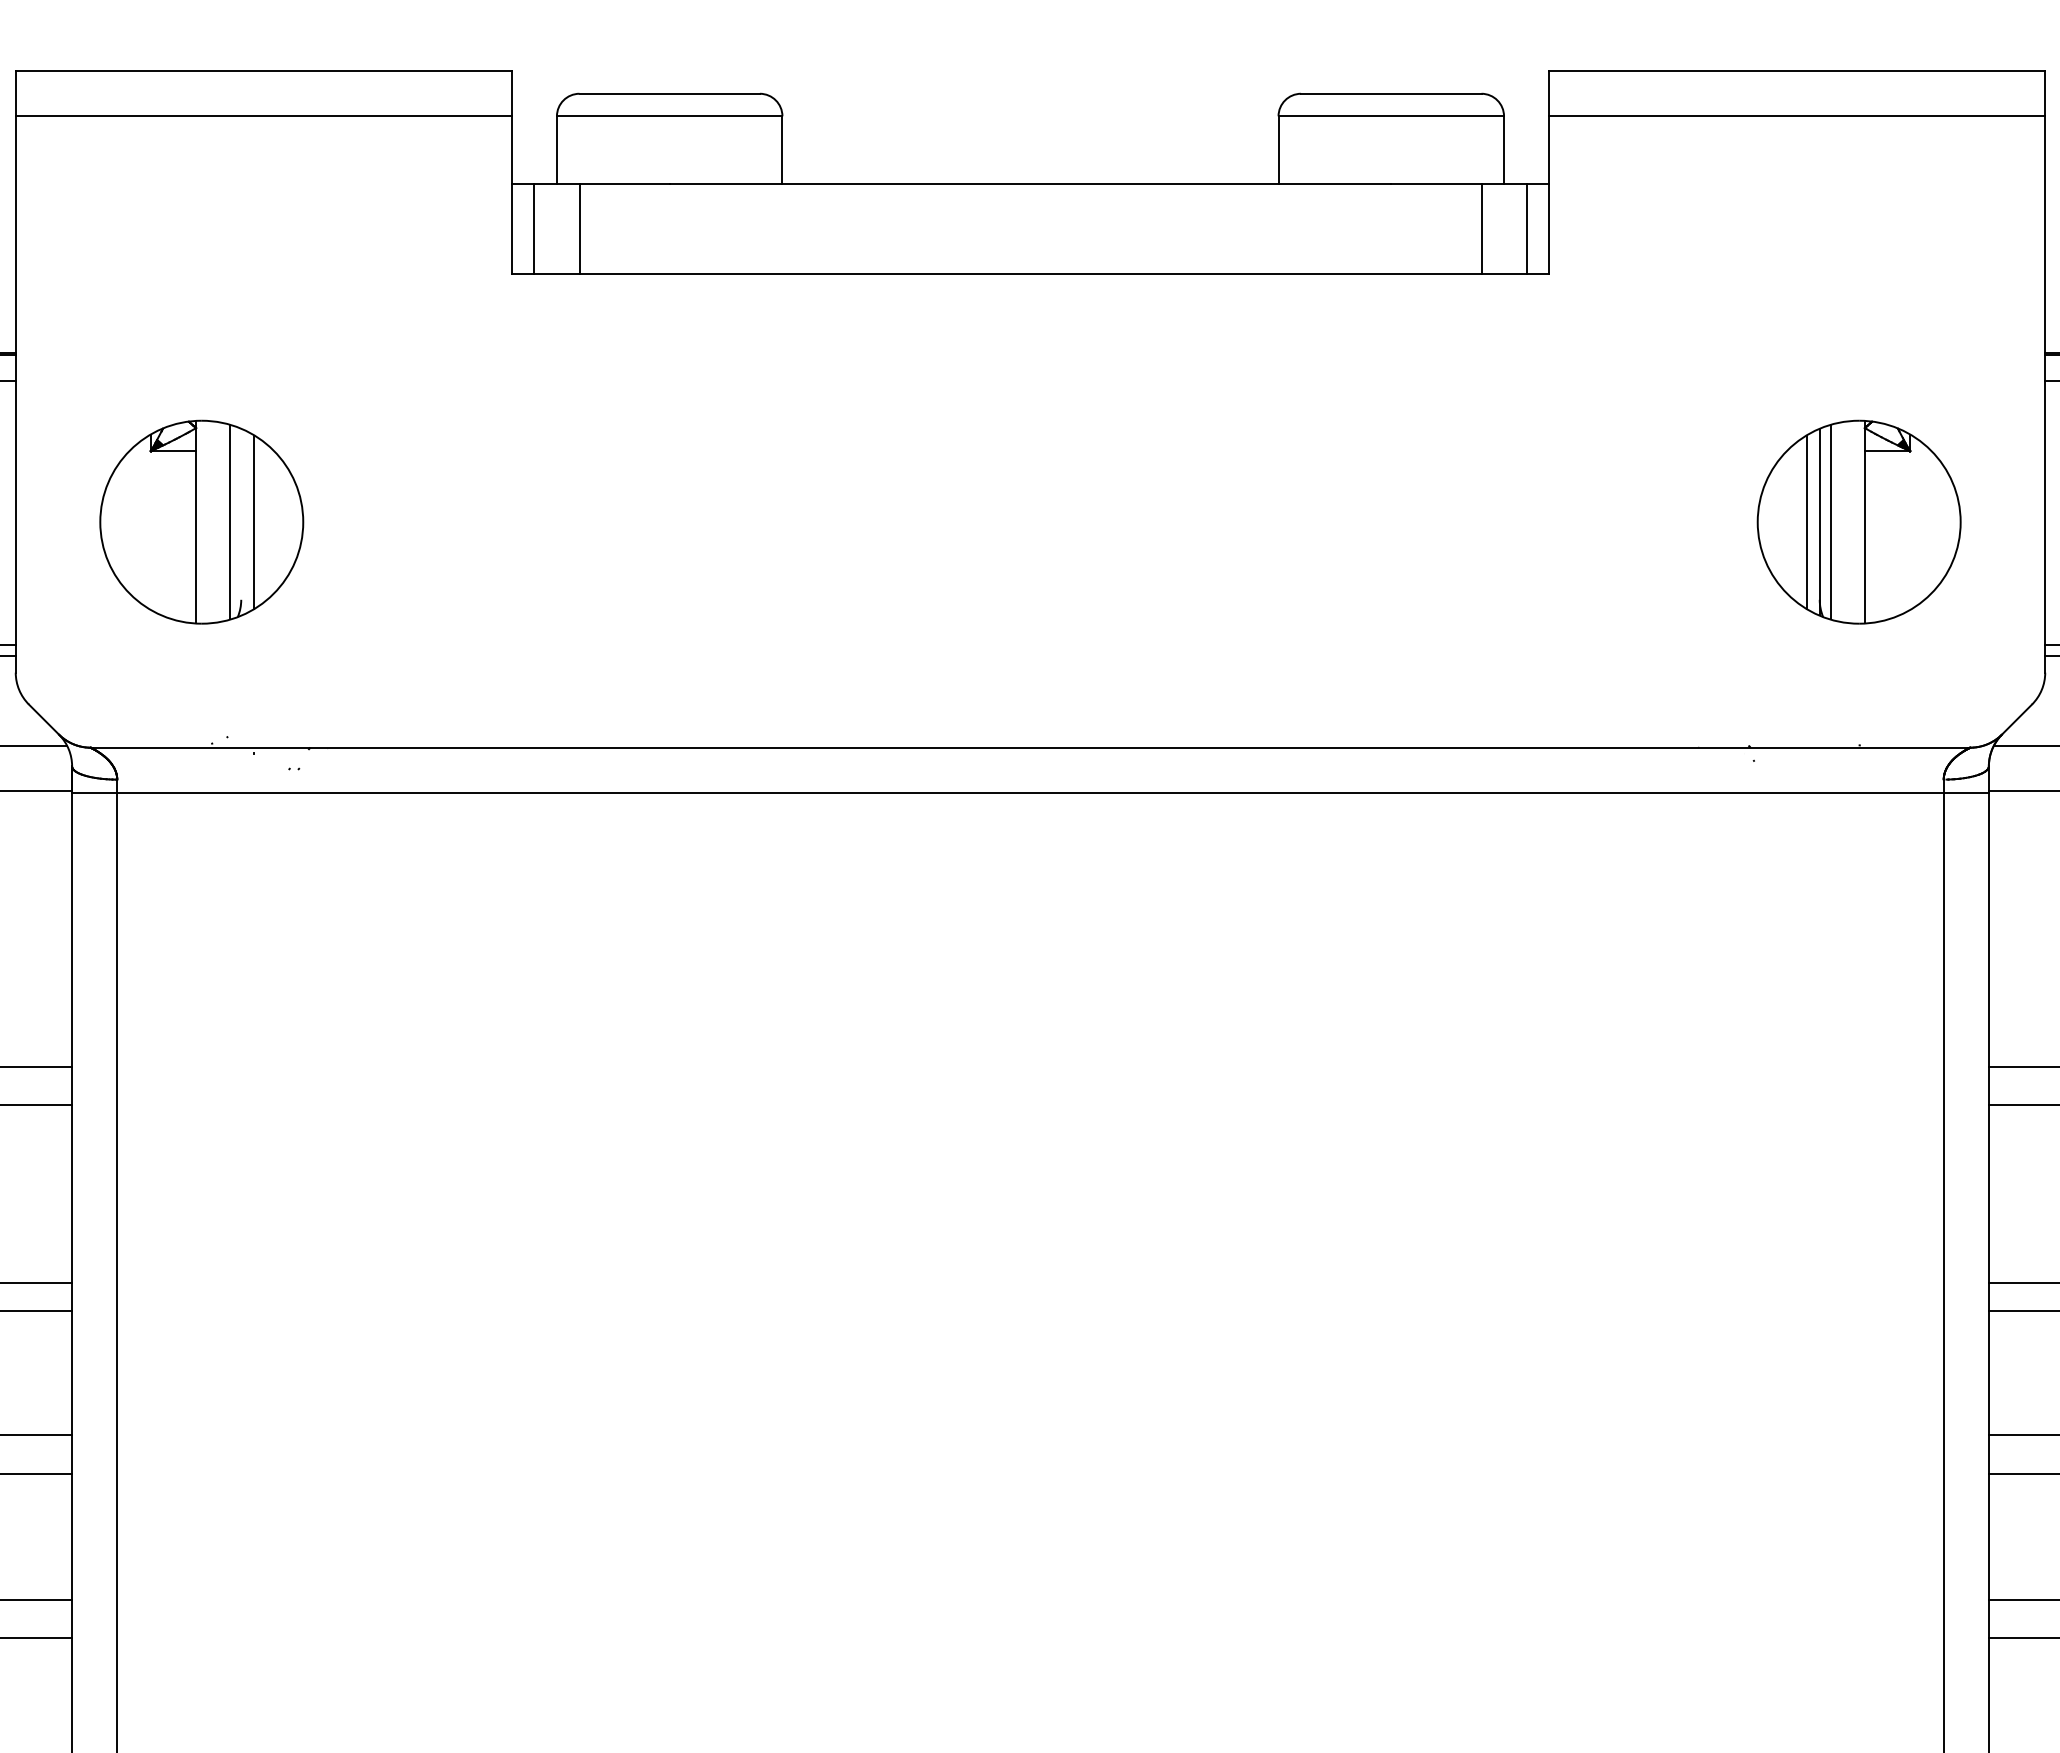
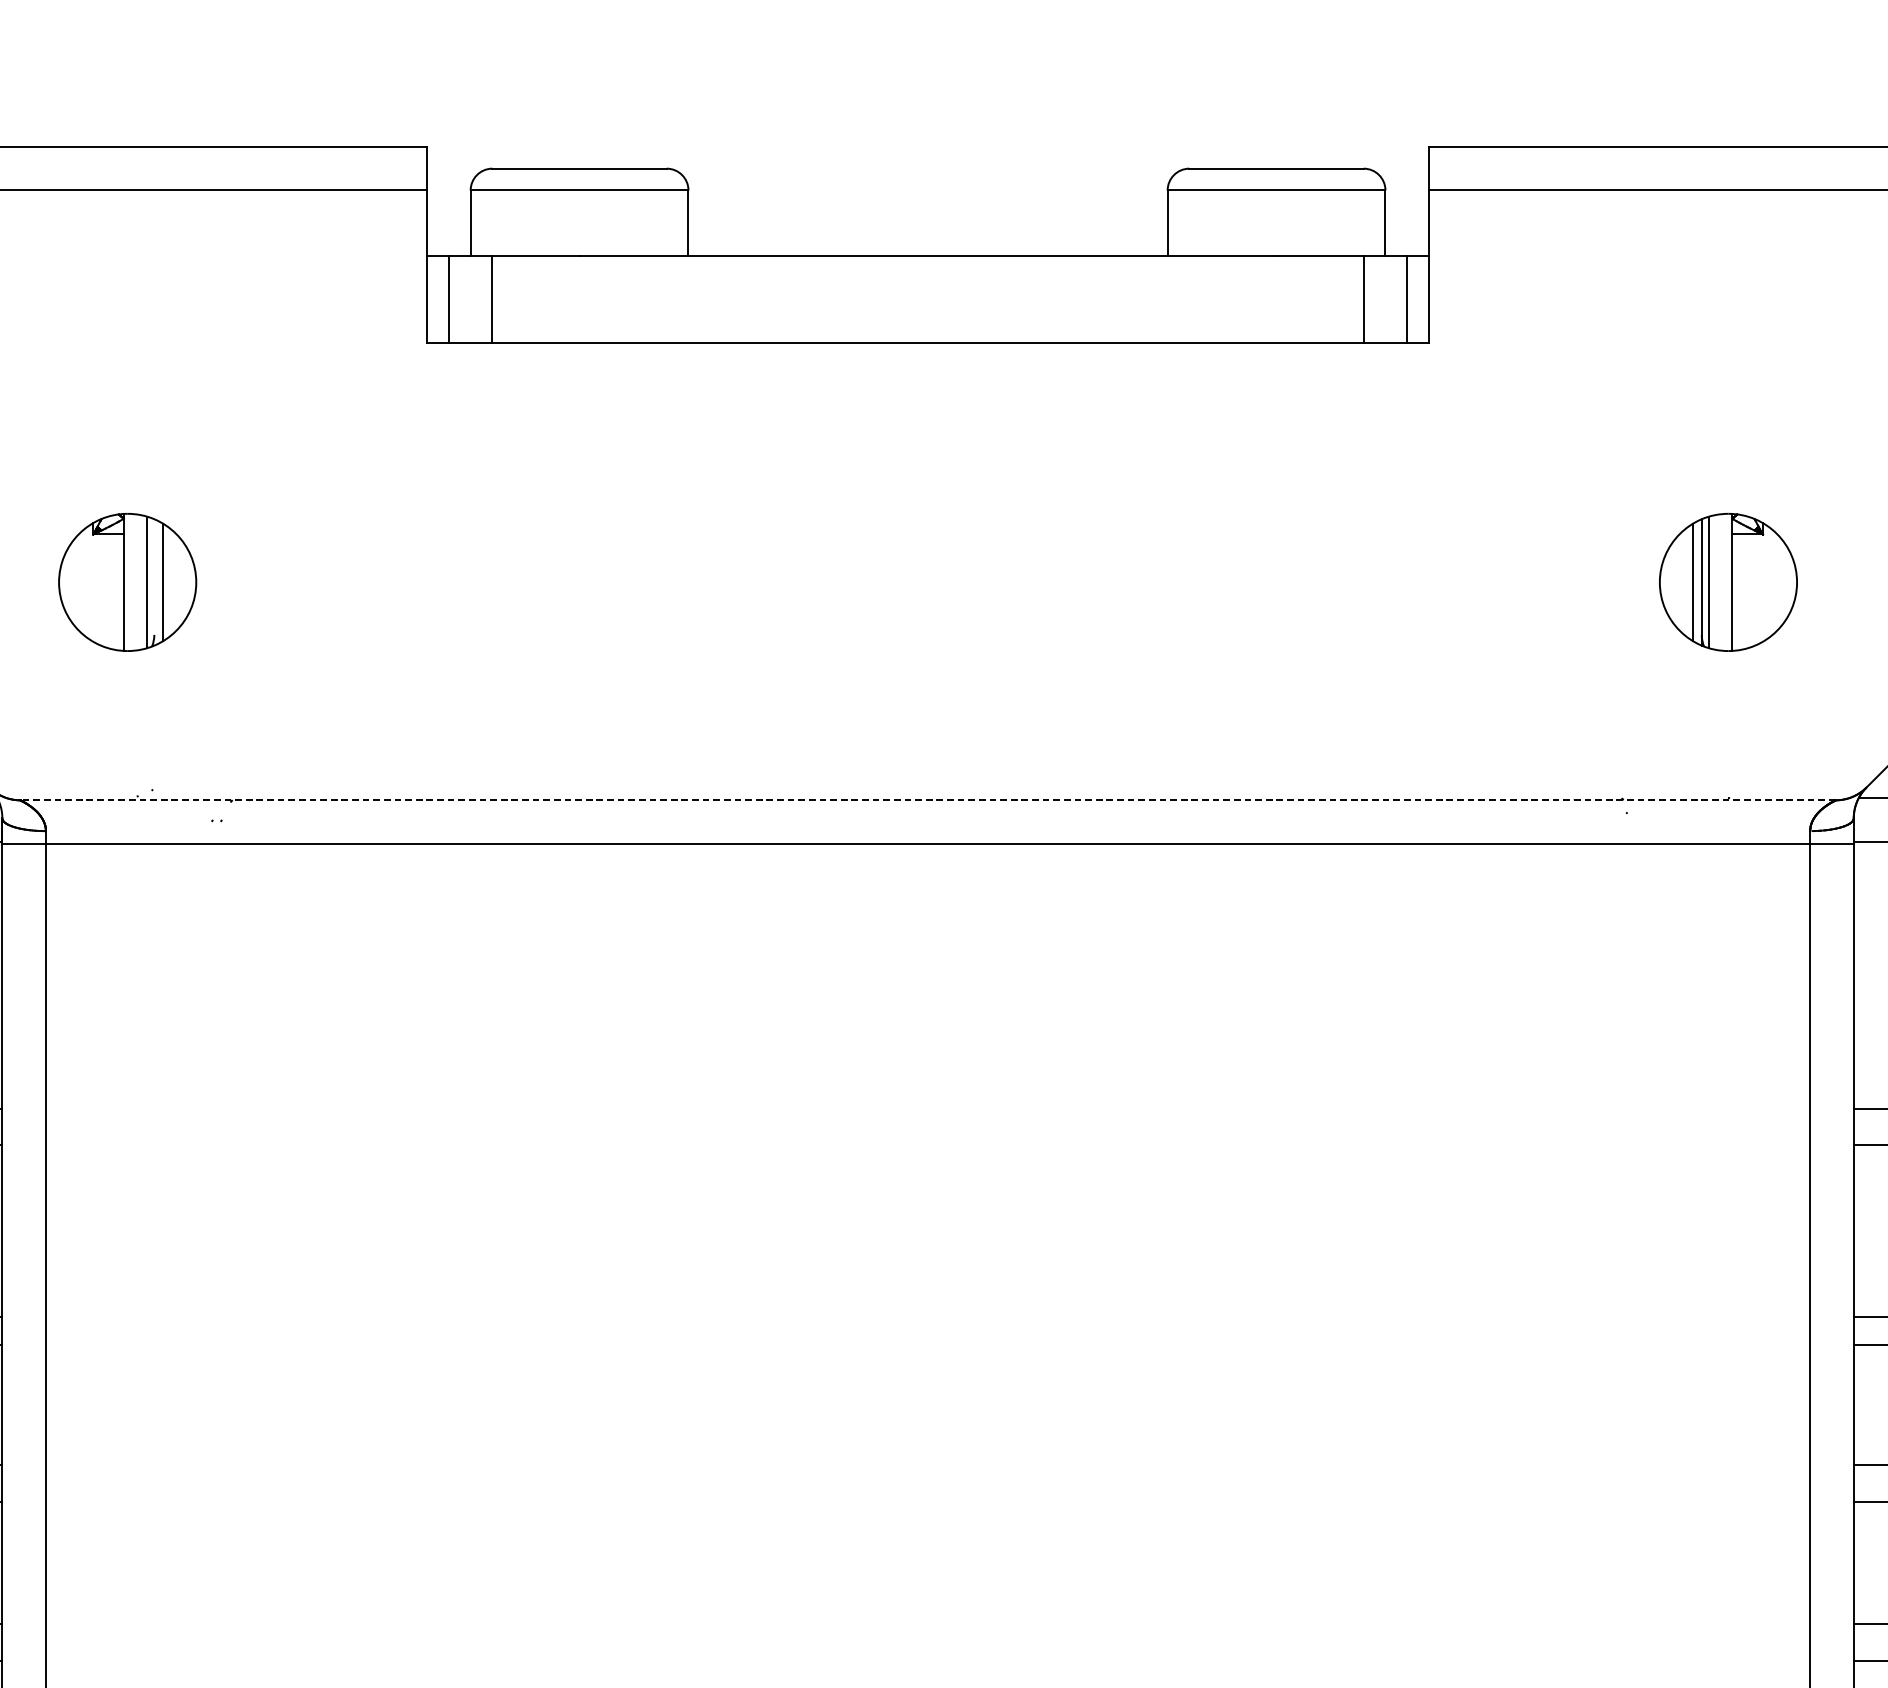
part: (201, 521) -> (127, 581), size x0.7
part: (1858, 521) -> (1727, 581), size x0.7
line: (1030, 747) -> (928, 800), solid -> dashed

